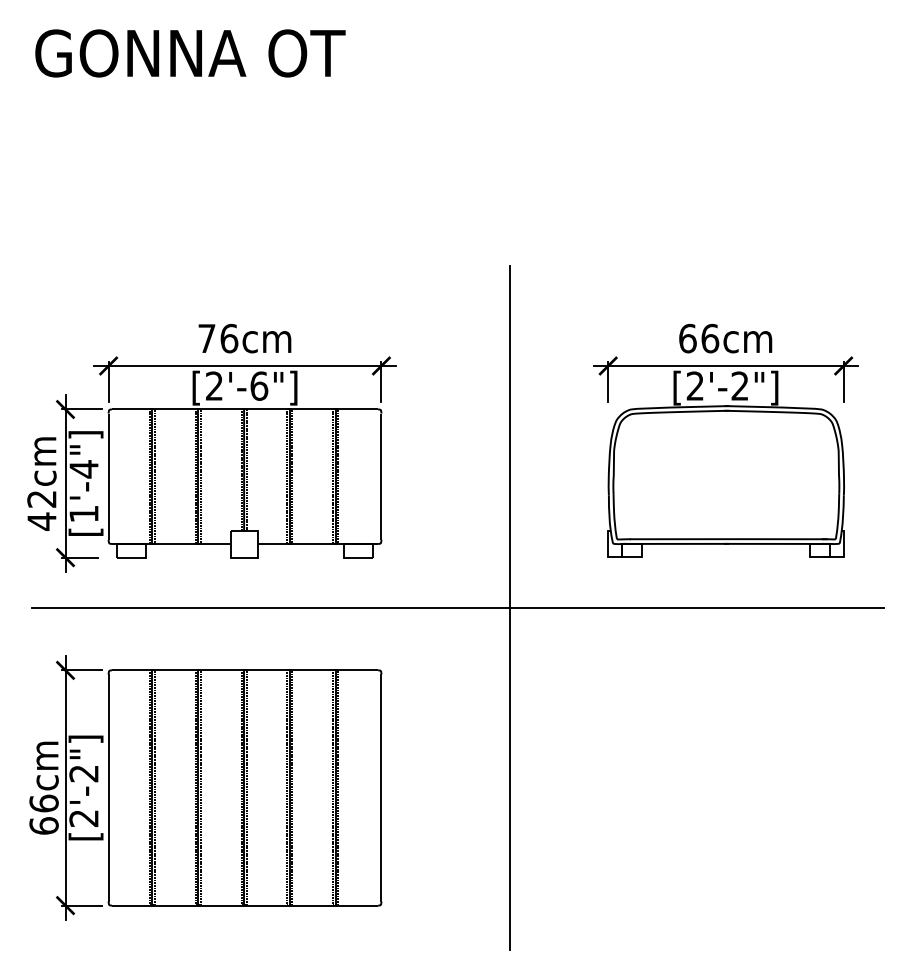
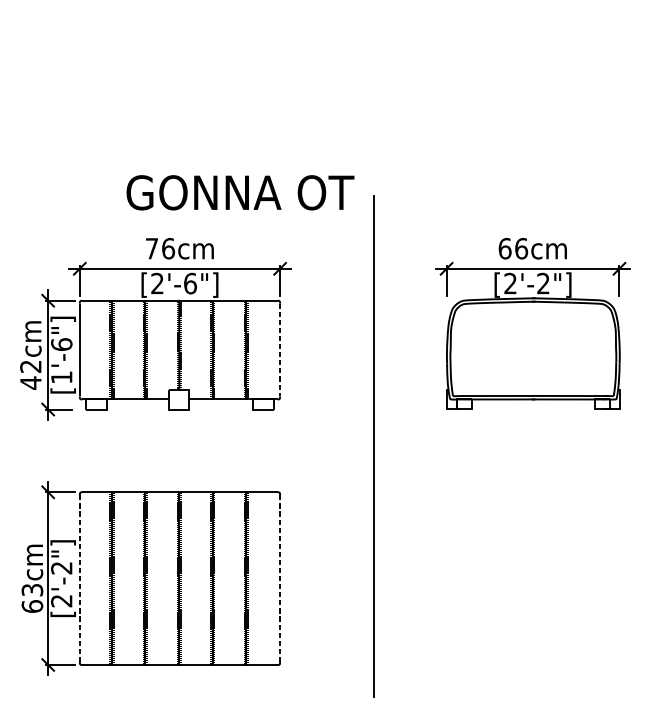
text: (190, 53) -> (240, 192), moved
text: (83, 469) -> (61, 344), [1'-4"] -> [1'-6"]
line: (381, 477) -> (280, 350), solid -> dashed
line: (457, 608) -> (335, 446), removed
line: (108, 787) -> (79, 578), solid -> dashed
line: (381, 787) -> (280, 578), solid -> dashed
text: (43, 803) -> (32, 590), 66cm -> 63cm

